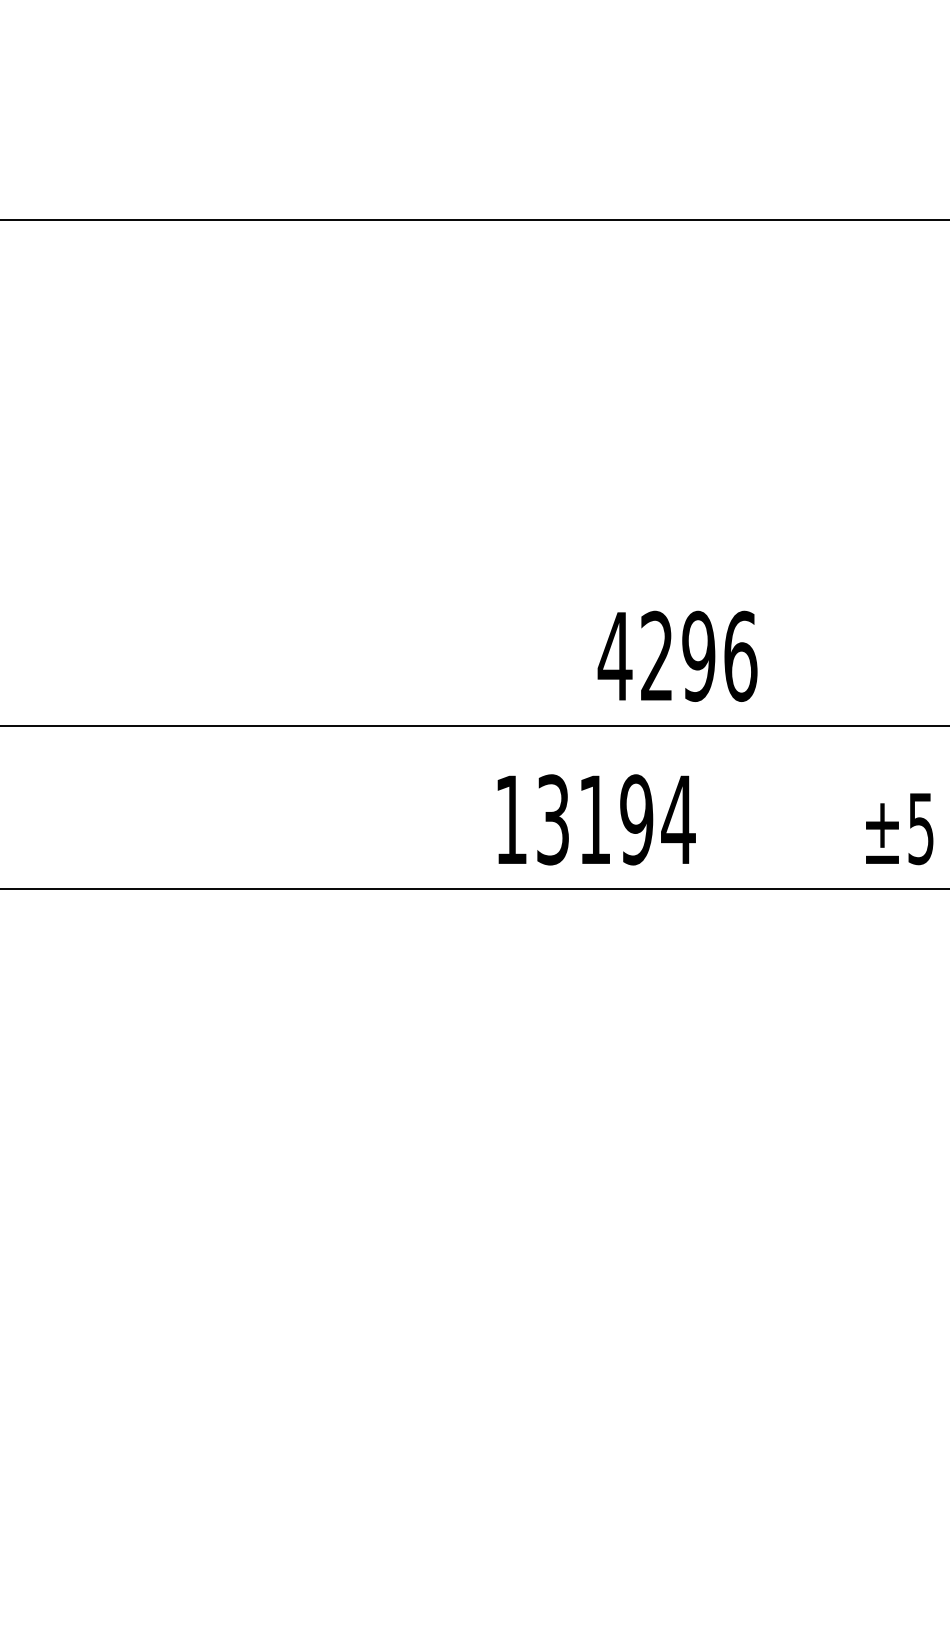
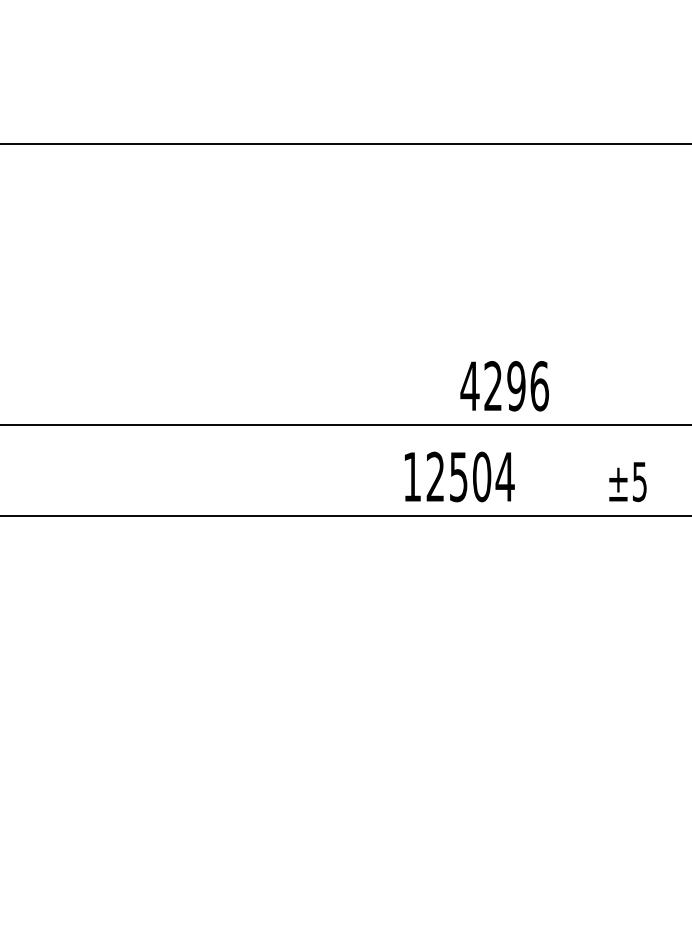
text: (594, 819) -> (458, 476), 13194 -> 12504

